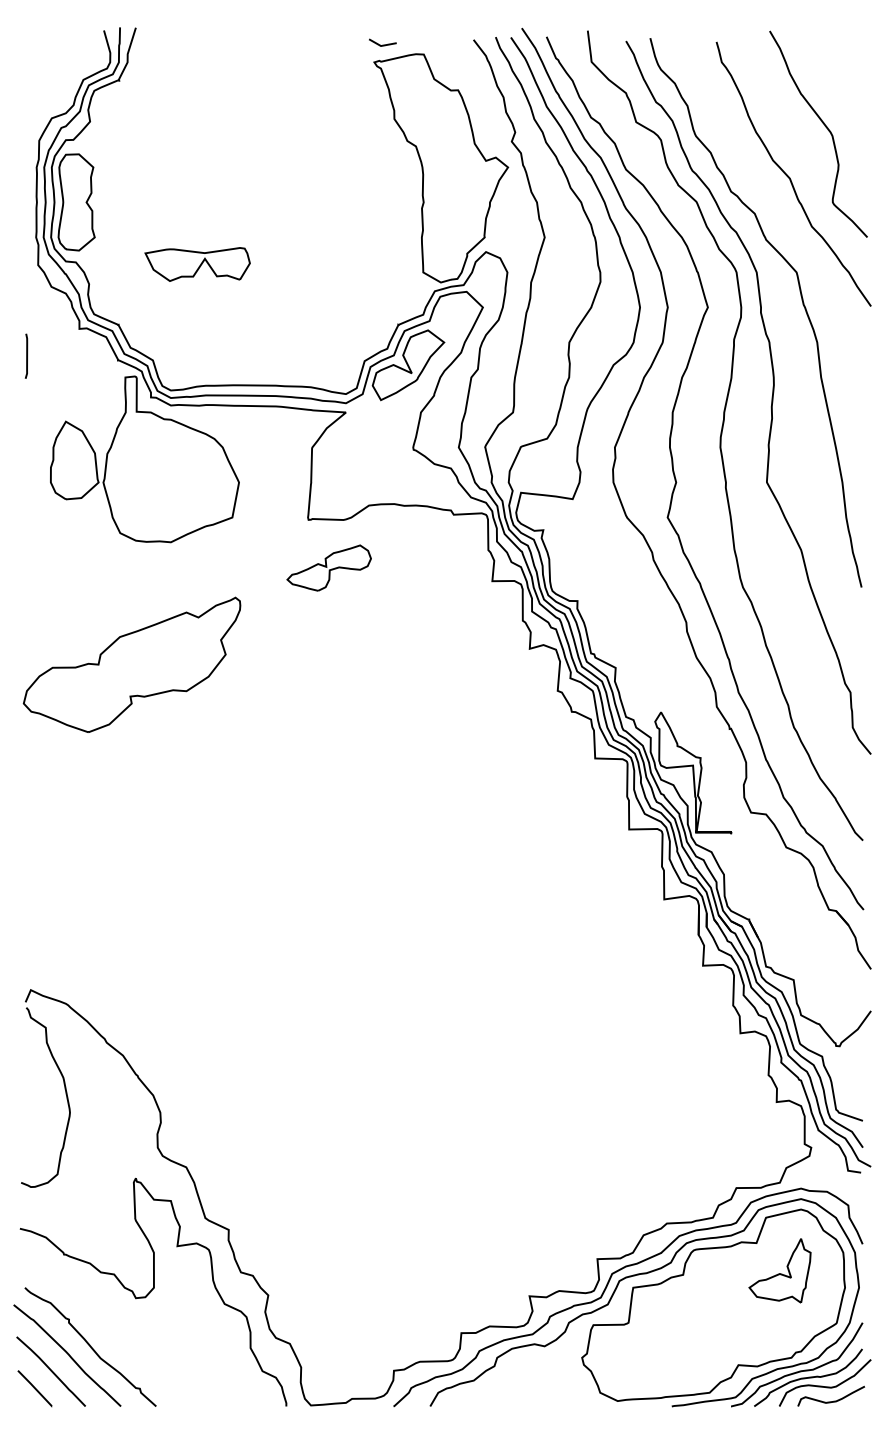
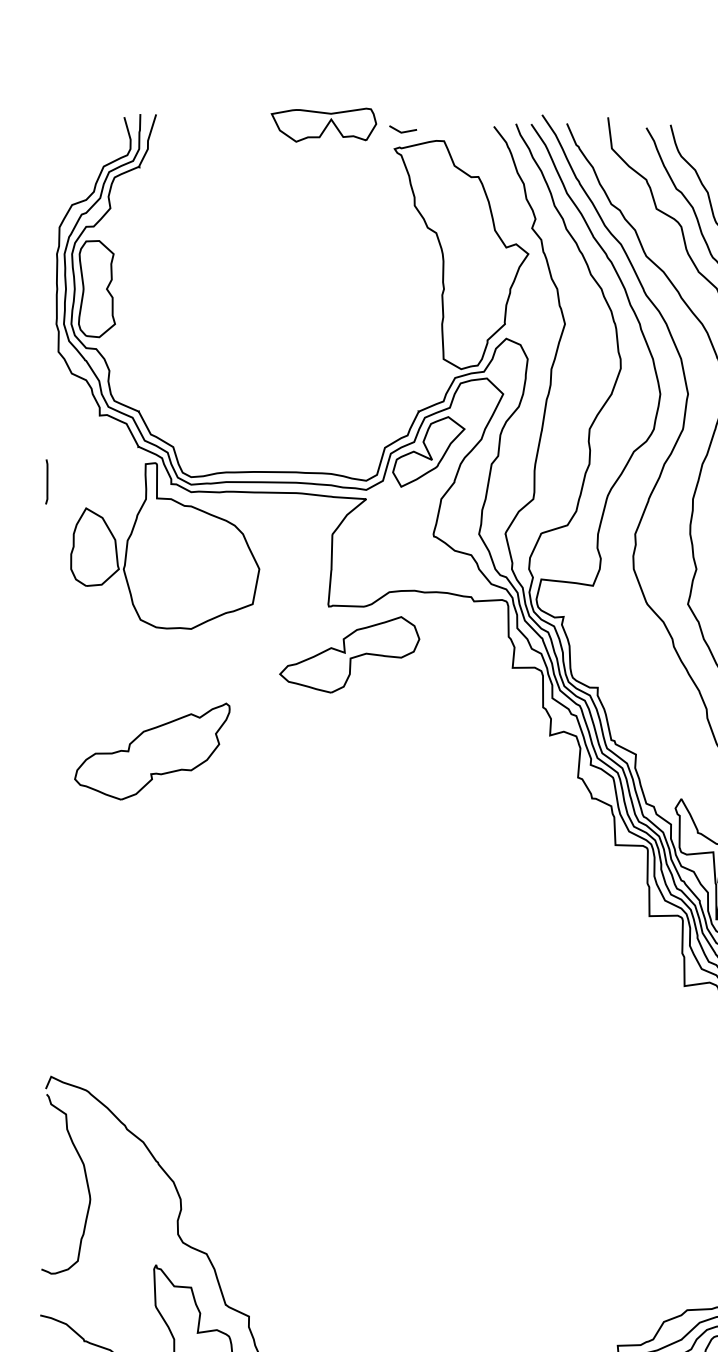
part: (197, 264) -> (323, 125), moved
curve: (26, 355) -> (46, 481), moved
part: (328, 567) -> (348, 654), size x1.67
part: (131, 664) -> (151, 751), size x0.71

